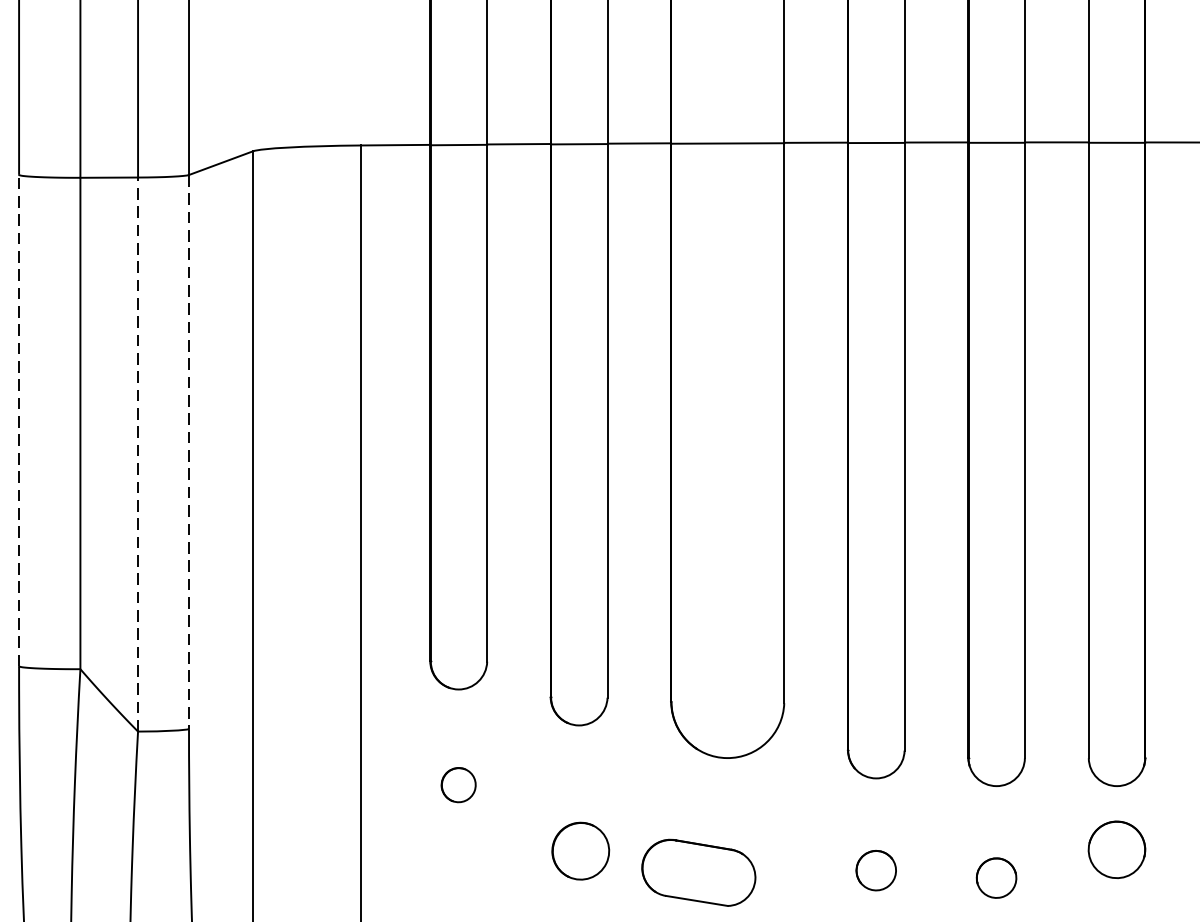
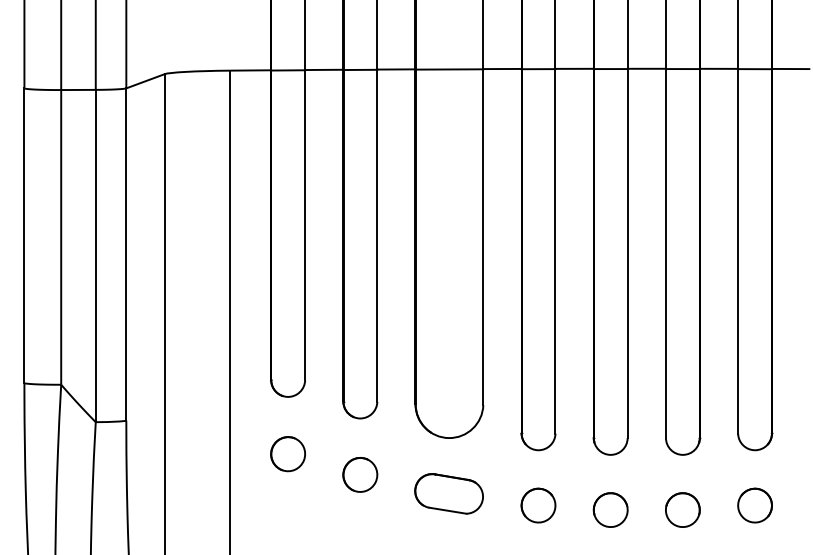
line: (19, 420) -> (24, 235), dashed -> solid
line: (137, 453) -> (95, 255), dashed -> solid
line: (189, 453) -> (126, 255), dashed -> solid
part: (457, 785) -> (287, 454), size x1.67
part: (1116, 848) -> (682, 509), moved
part: (581, 850) -> (360, 474), moved
part: (876, 870) -> (538, 505), size x1.43
part: (697, 872) -> (448, 493), moved
part: (996, 877) -> (610, 509), size x1.43

